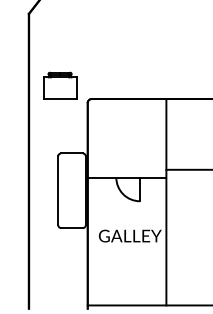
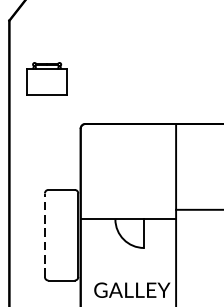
part: (60, 85) -> (47, 78), moved
line: (58, 190) -> (45, 234), solid -> dashed

